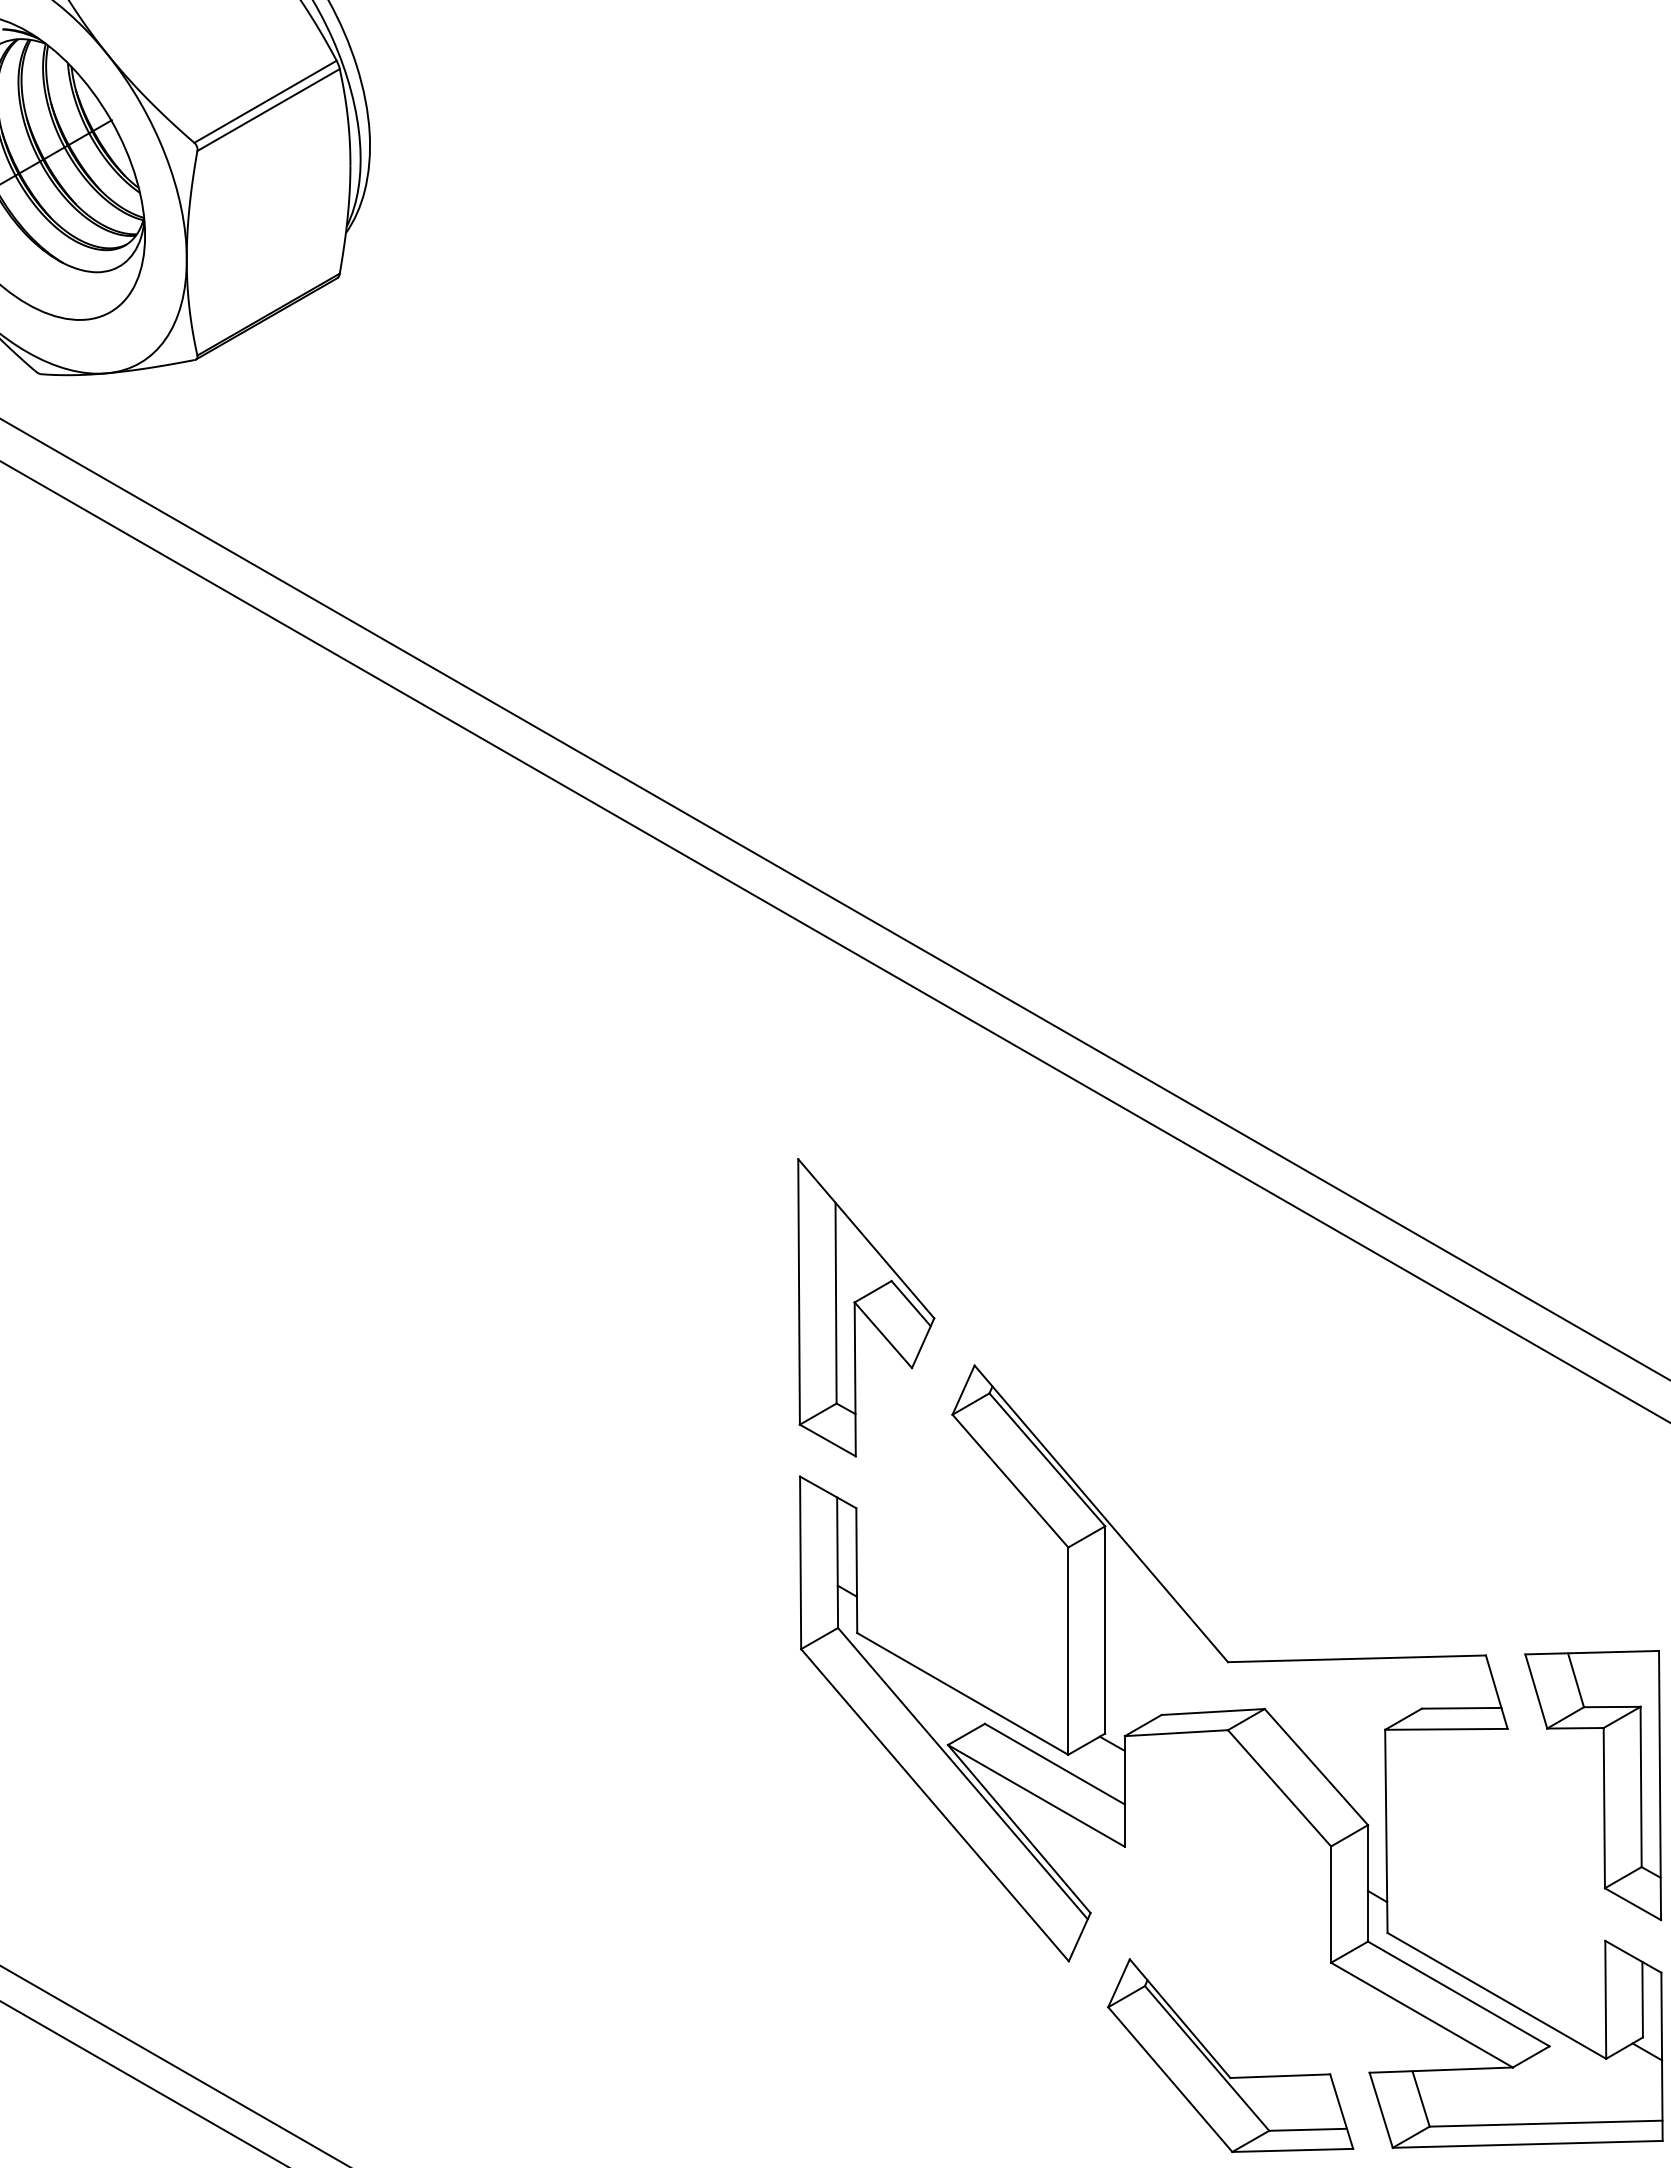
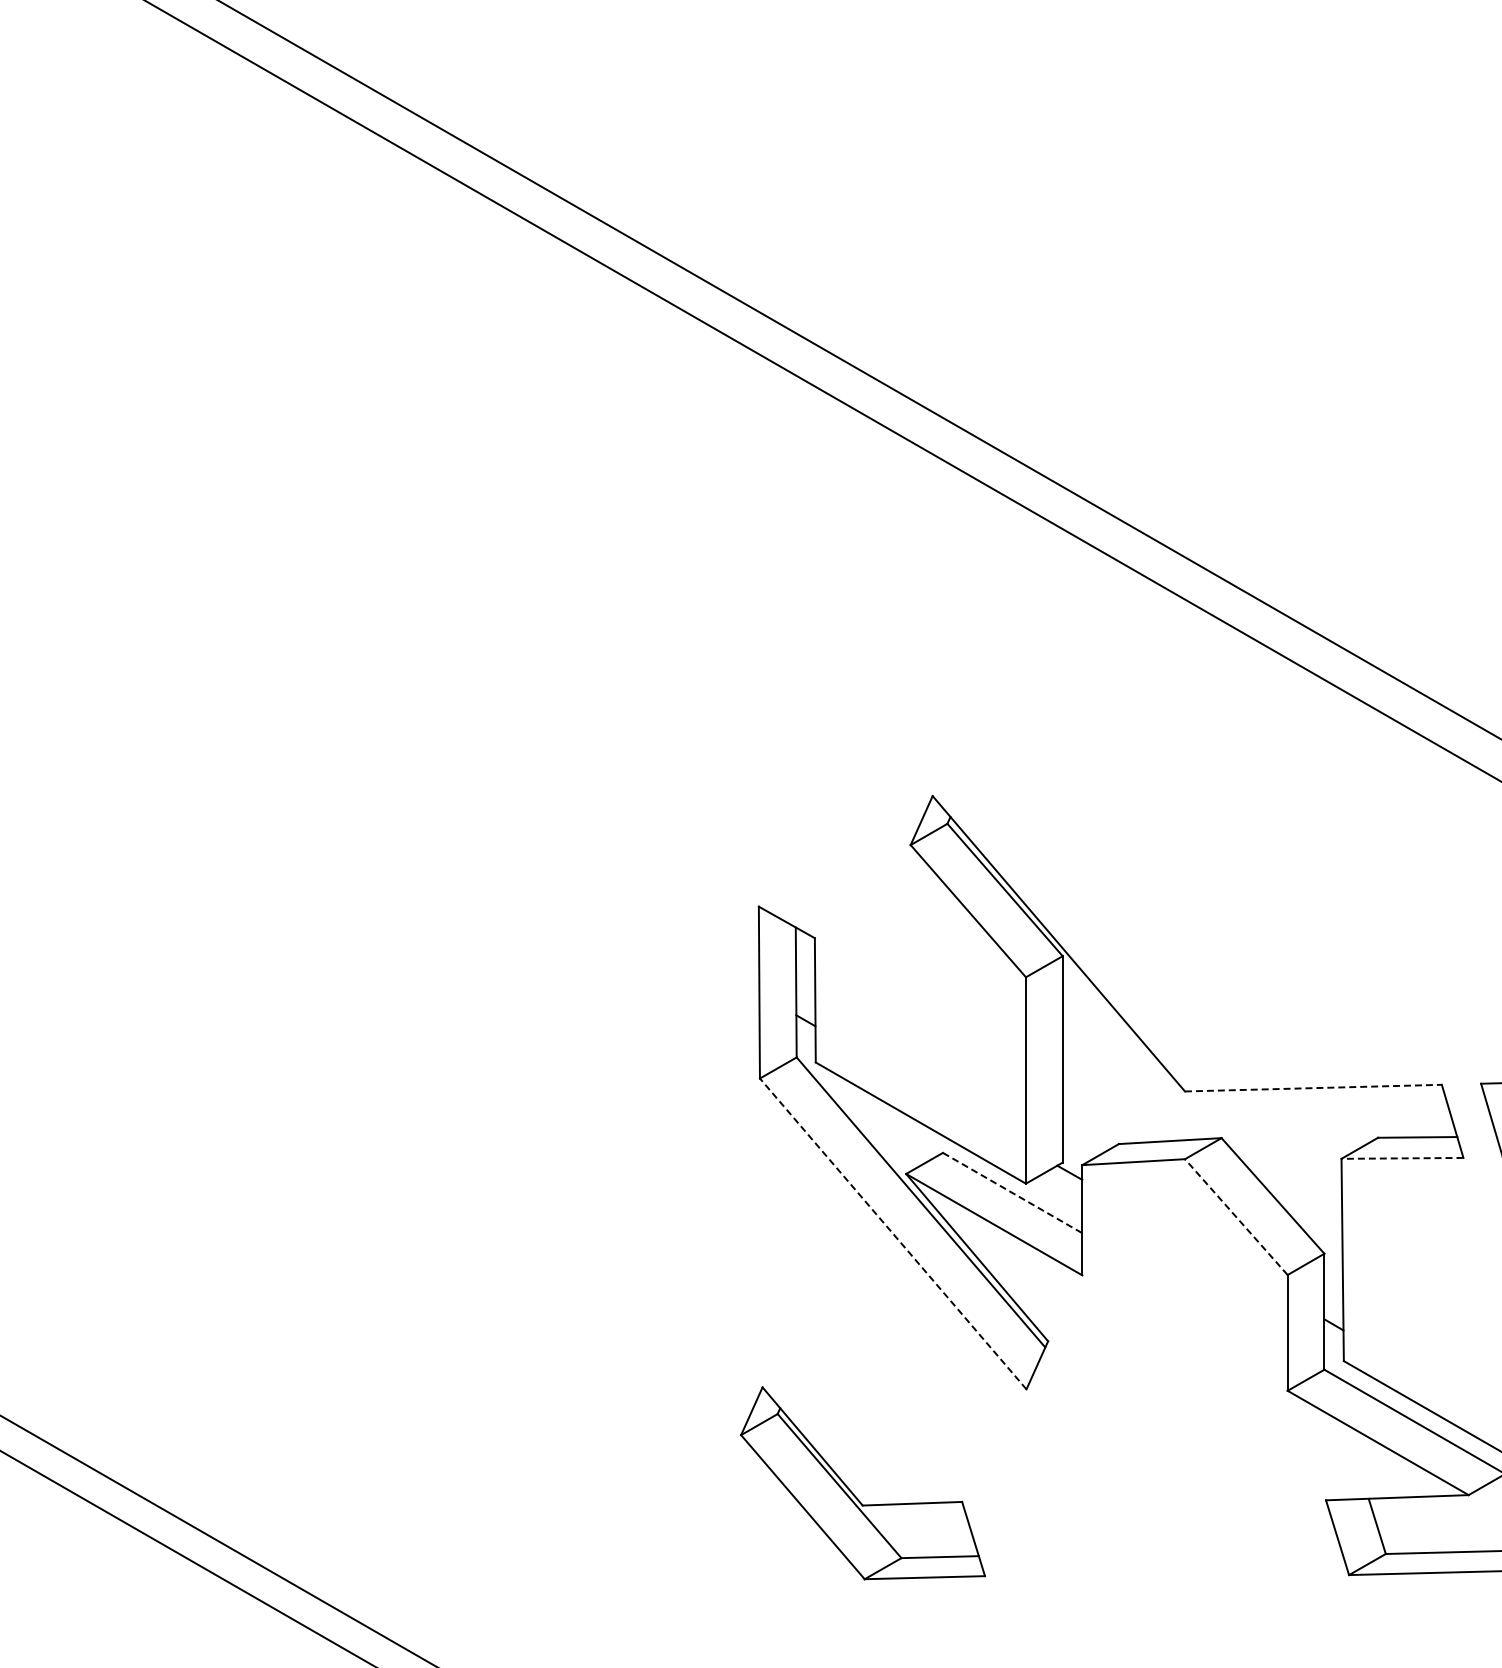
part: (866, 1307) -> (825, 738), removed
line: (1357, 1658) -> (1313, 1087), solid -> dashed
line: (1445, 1729) -> (1401, 1158), solid -> dashed
line: (1054, 1764) -> (1012, 1193), solid -> dashed
line: (1279, 1788) -> (1236, 1217), solid -> dashed
line: (935, 1805) -> (893, 1234), solid -> dashed
part: (1220, 2064) -> (852, 1492), moved

